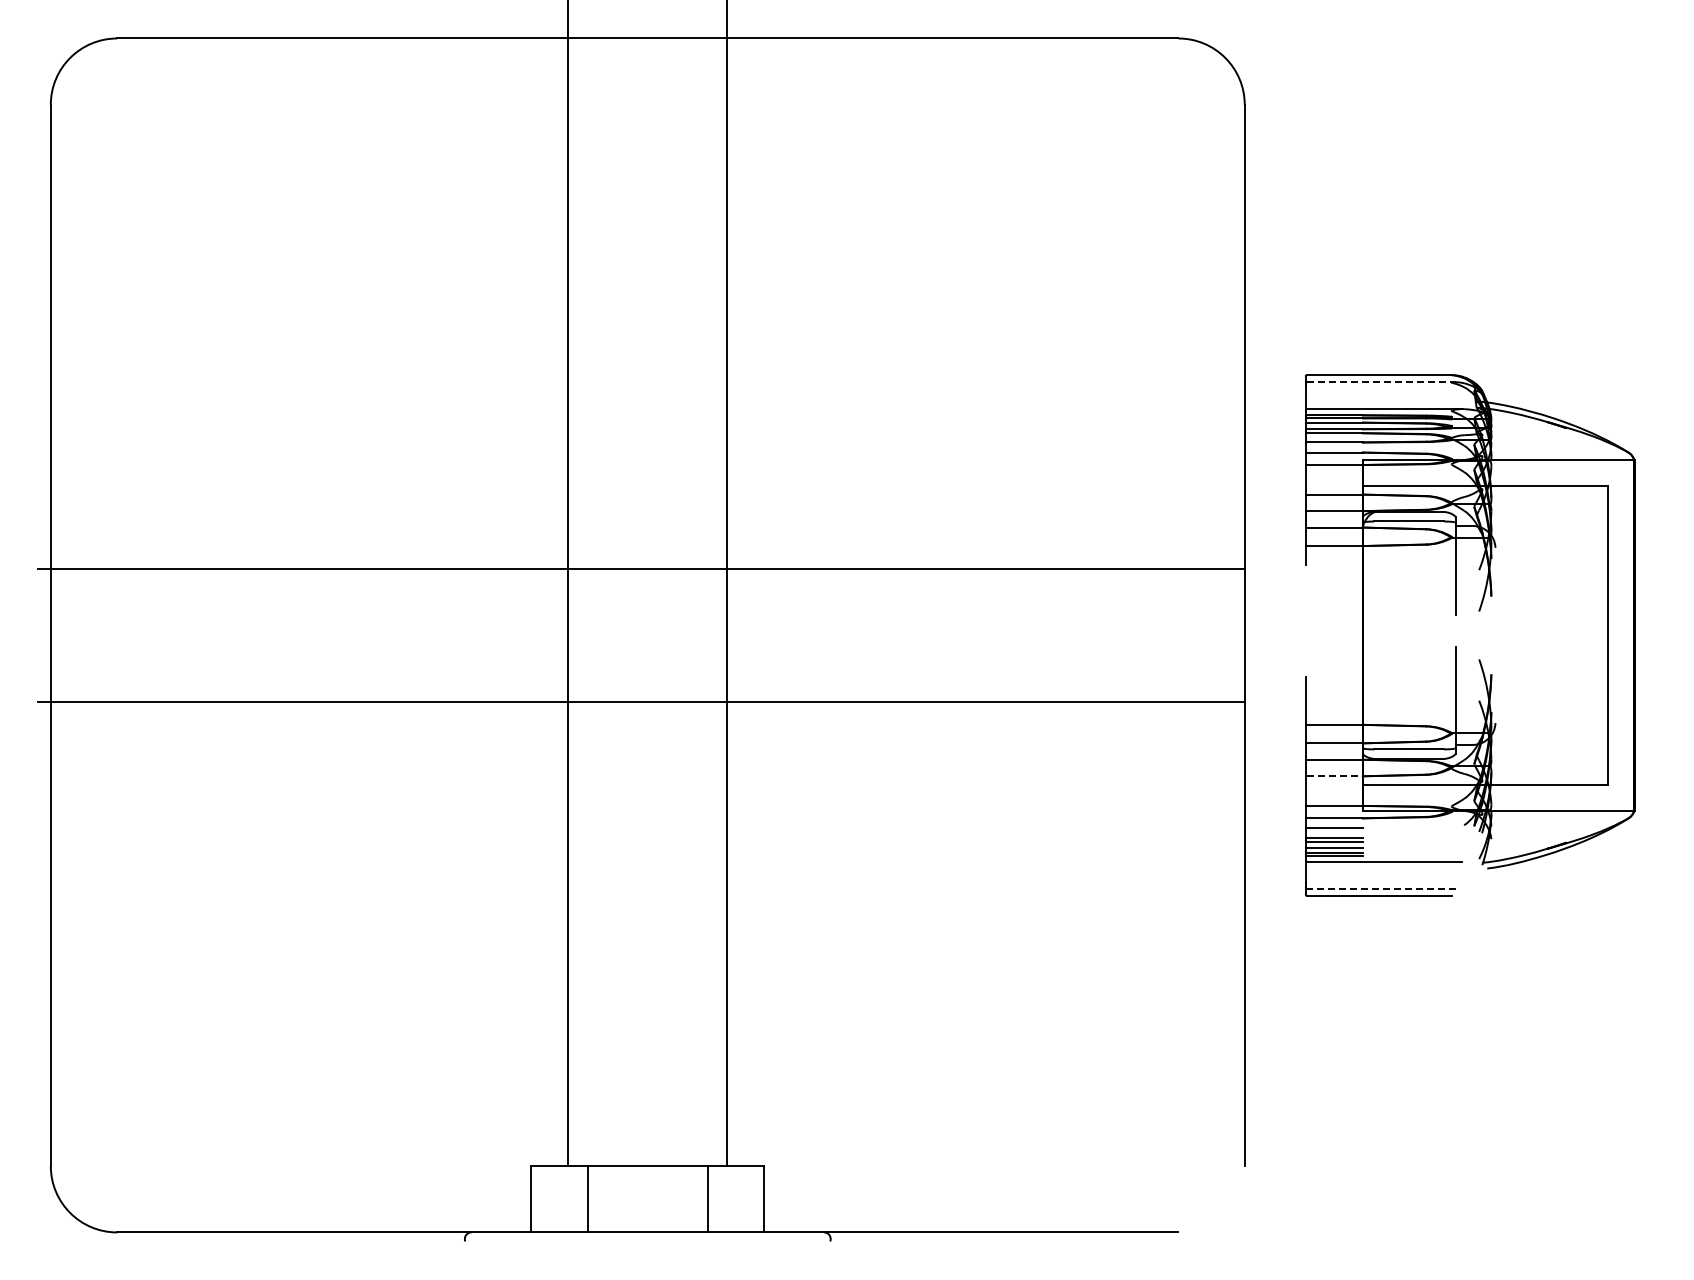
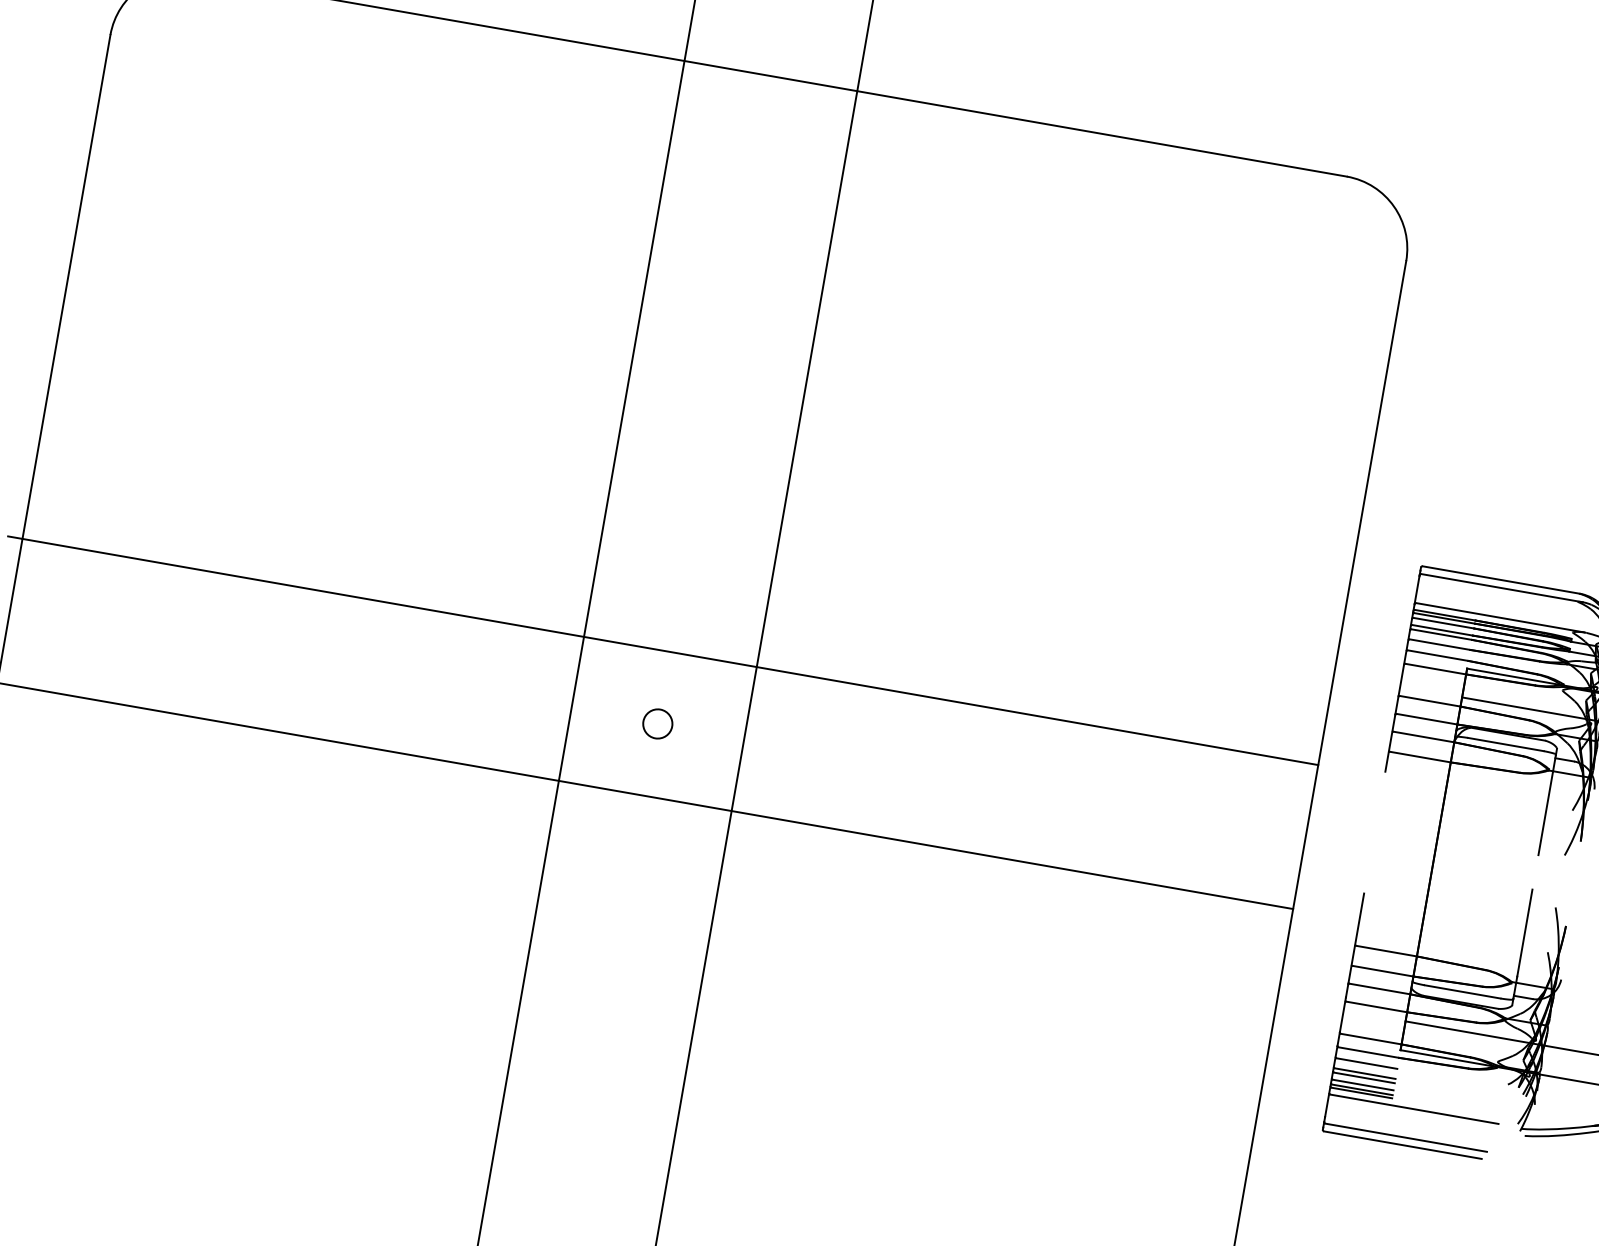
line: (1382, 382) -> (1503, 588), dashed -> solid
circle: (647, 635) -> (657, 723), added
line: (1334, 776) -> (1376, 1007), dashed -> solid
line: (1381, 888) -> (1406, 1137), dashed -> solid

